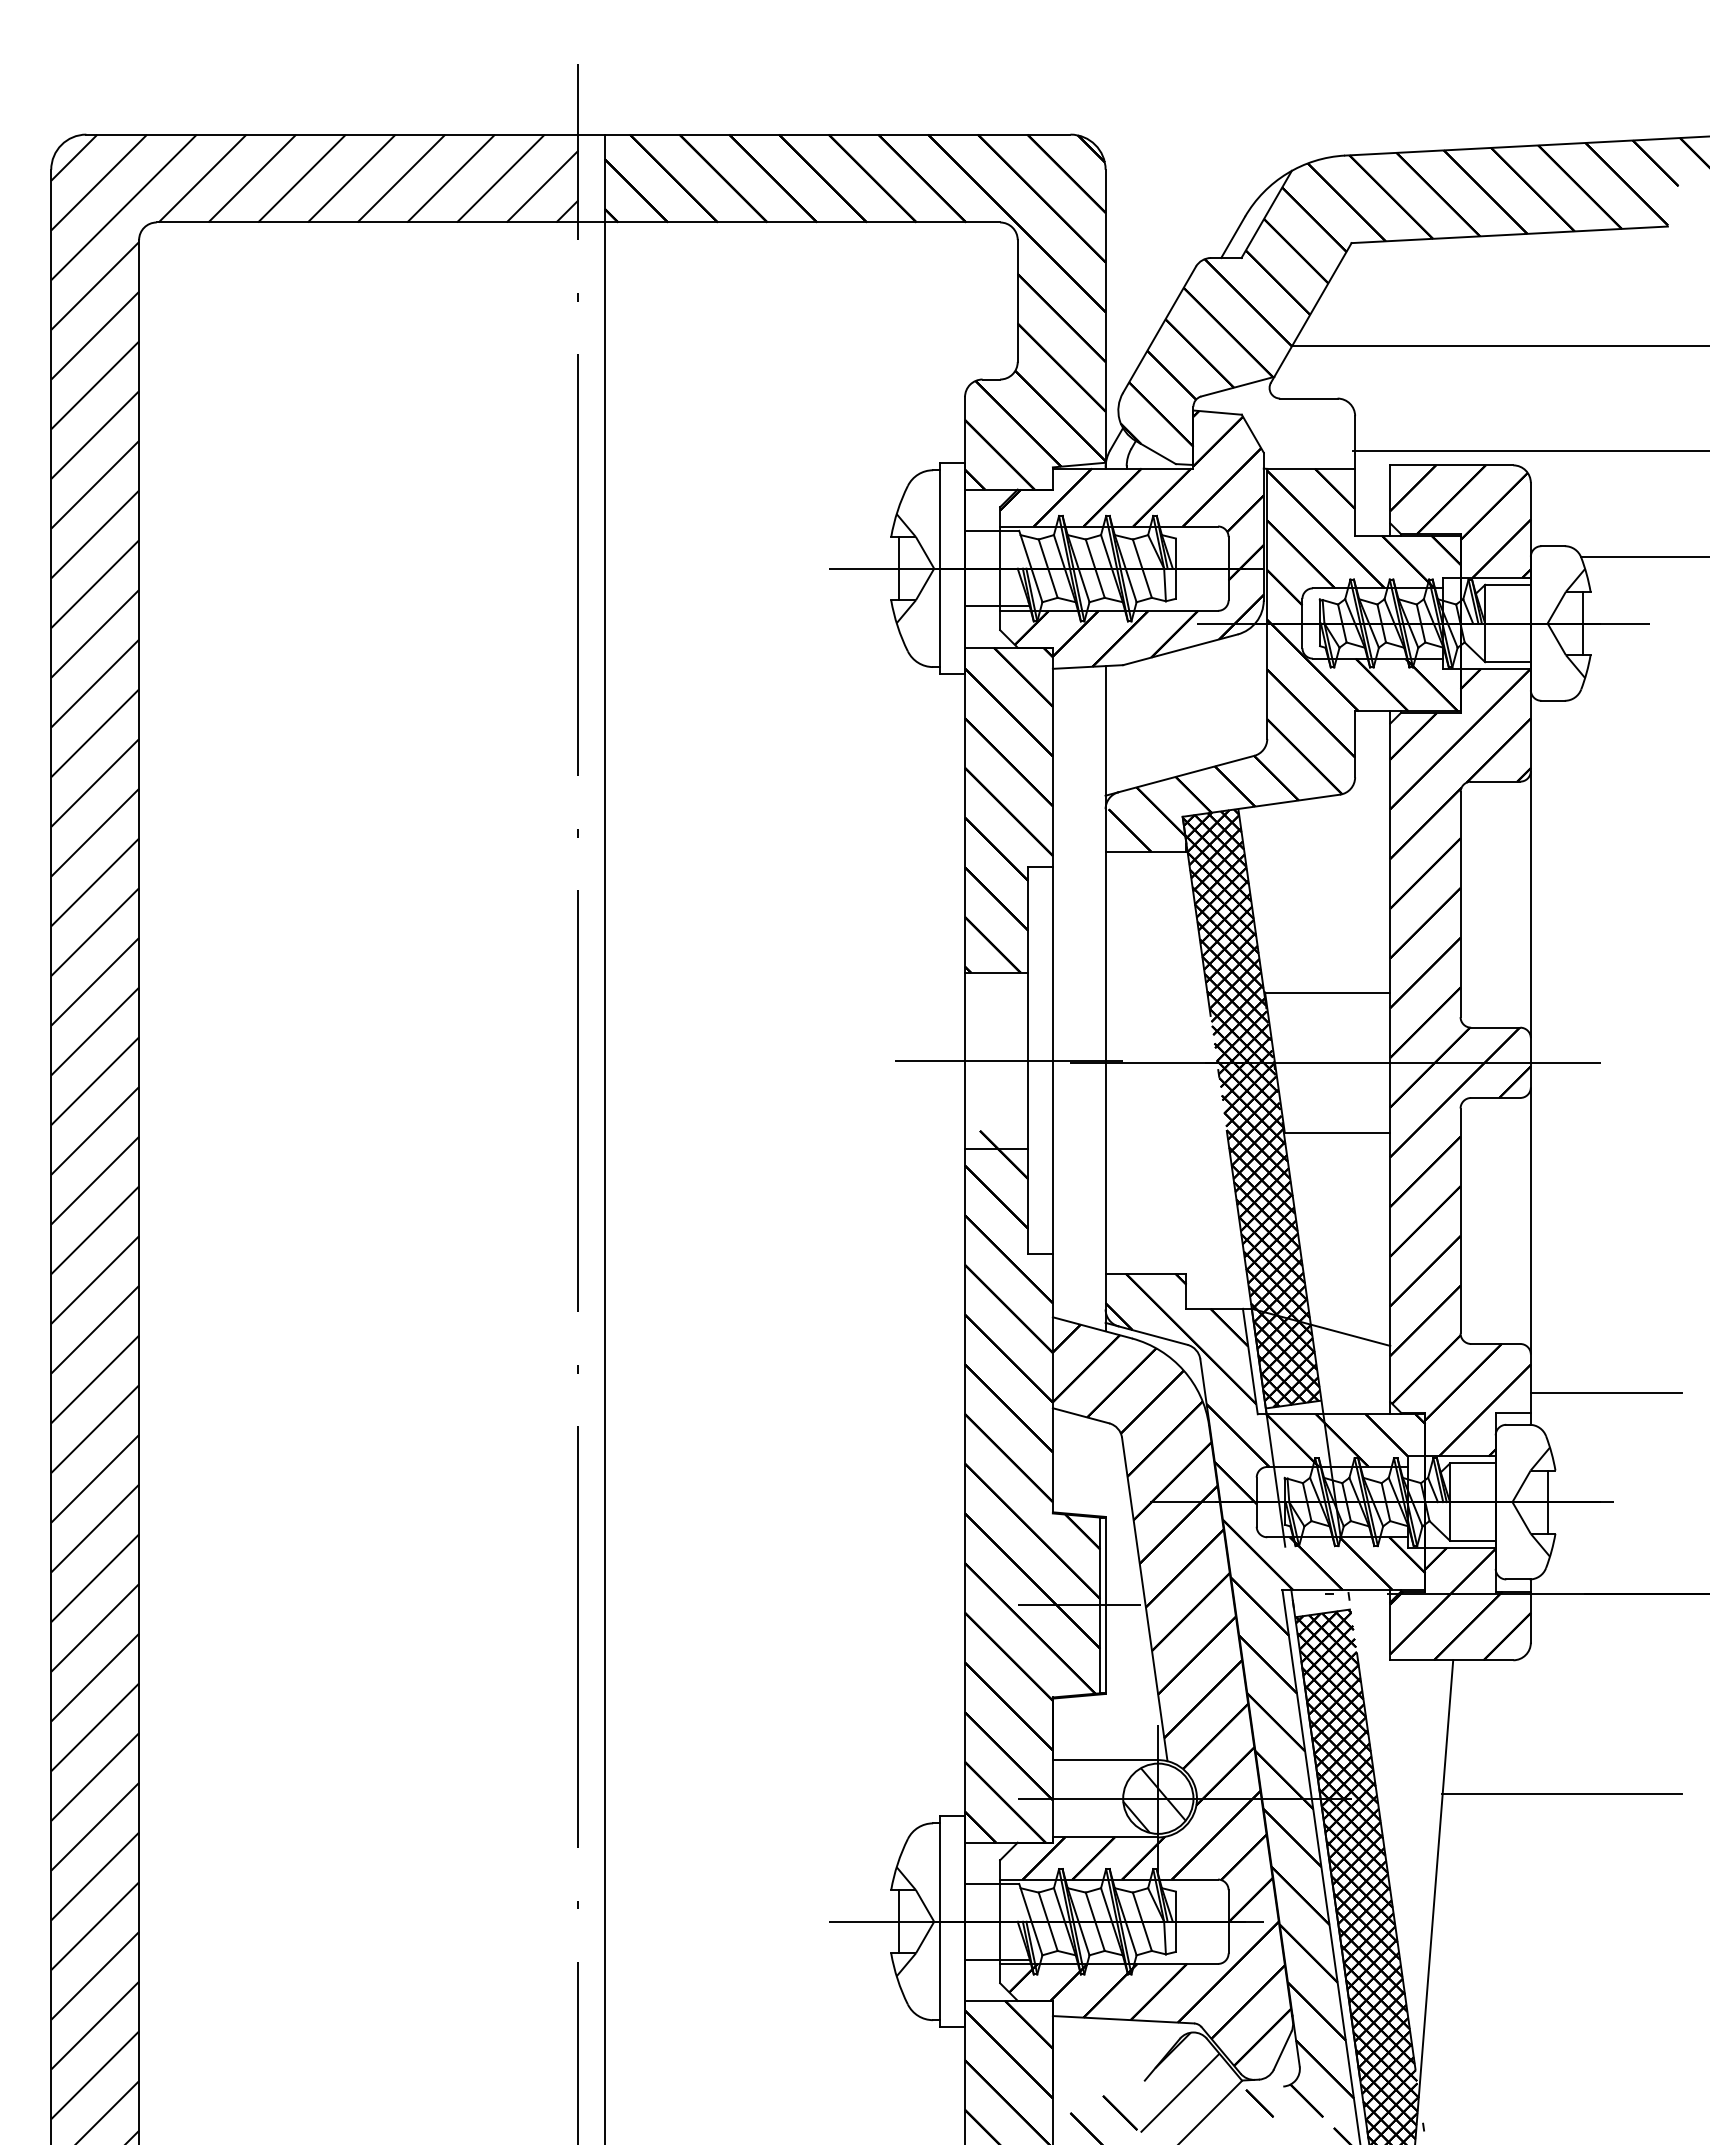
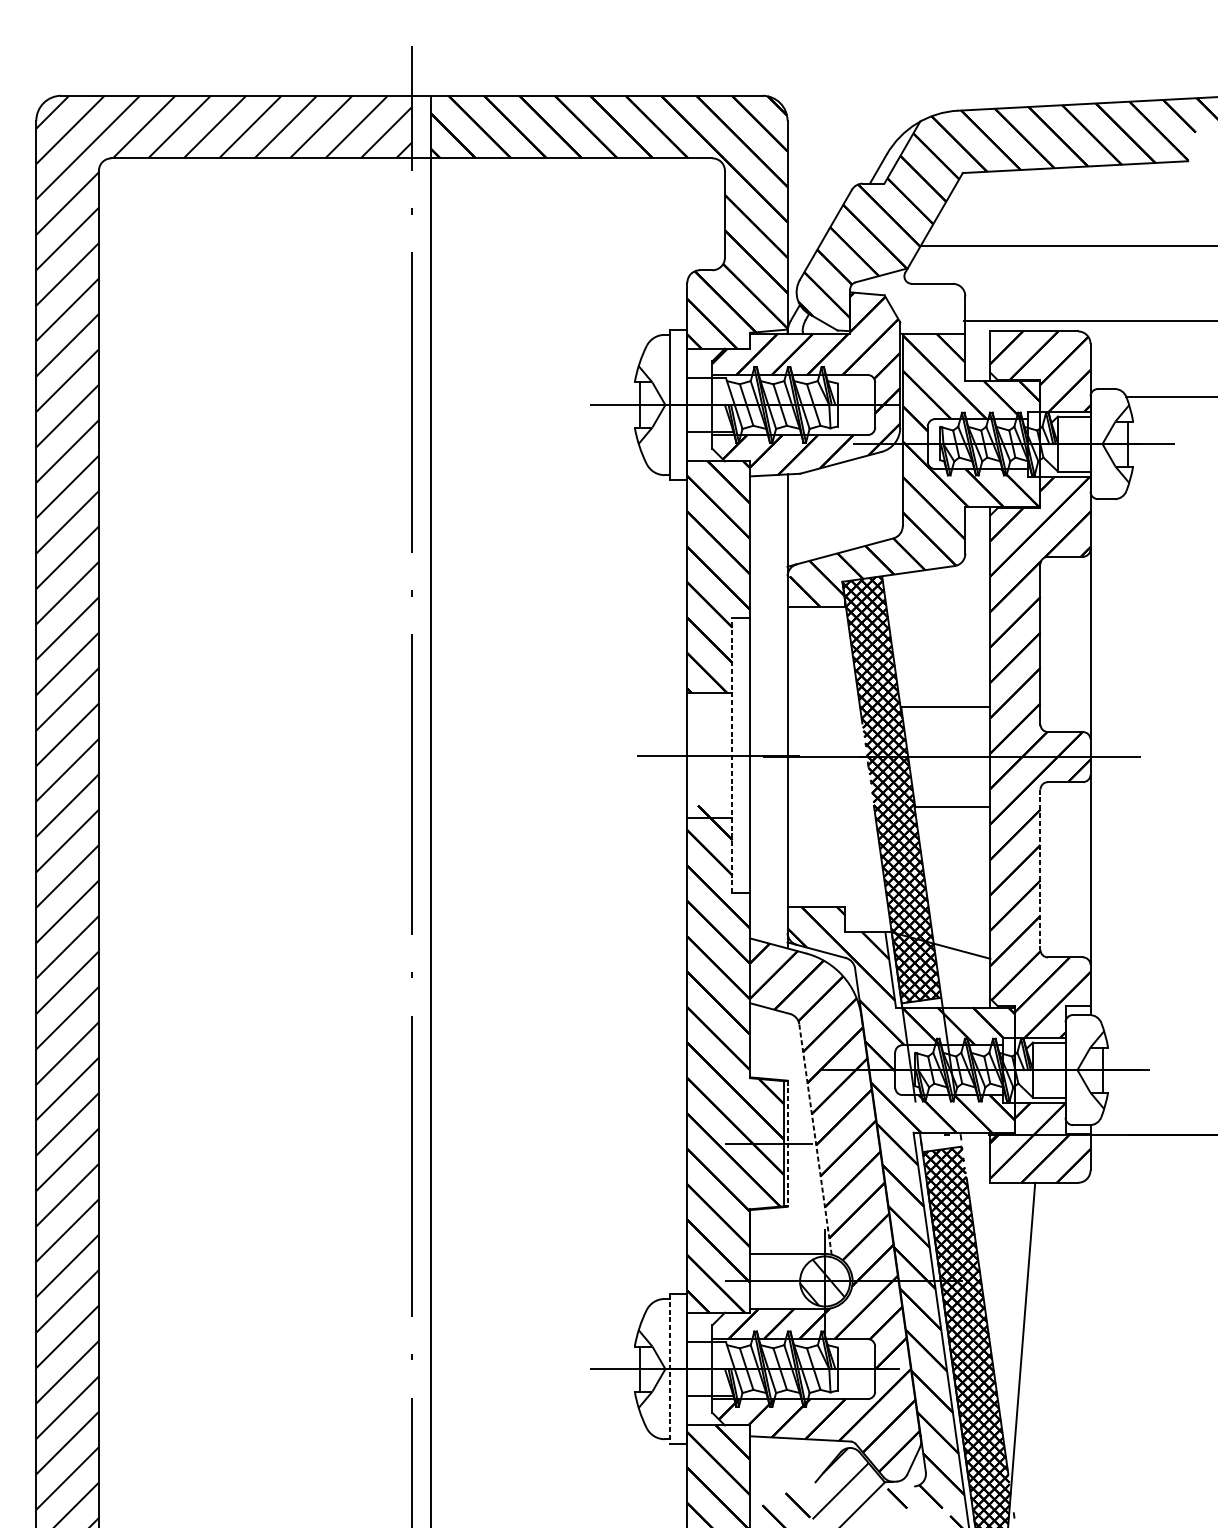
line: (1028, 1060) -> (732, 755), solid -> dashed
line: (1460, 1221) -> (1040, 870), solid -> dashed
line: (1605, 1393) -> (1143, 992), removed
line: (1144, 1599) -> (815, 1139), solid -> dashed
line: (1105, 1605) -> (787, 1143), solid -> dashed
line: (1561, 1793) -> (1112, 1277), removed
line: (940, 1922) -> (669, 1369), solid -> dashed

